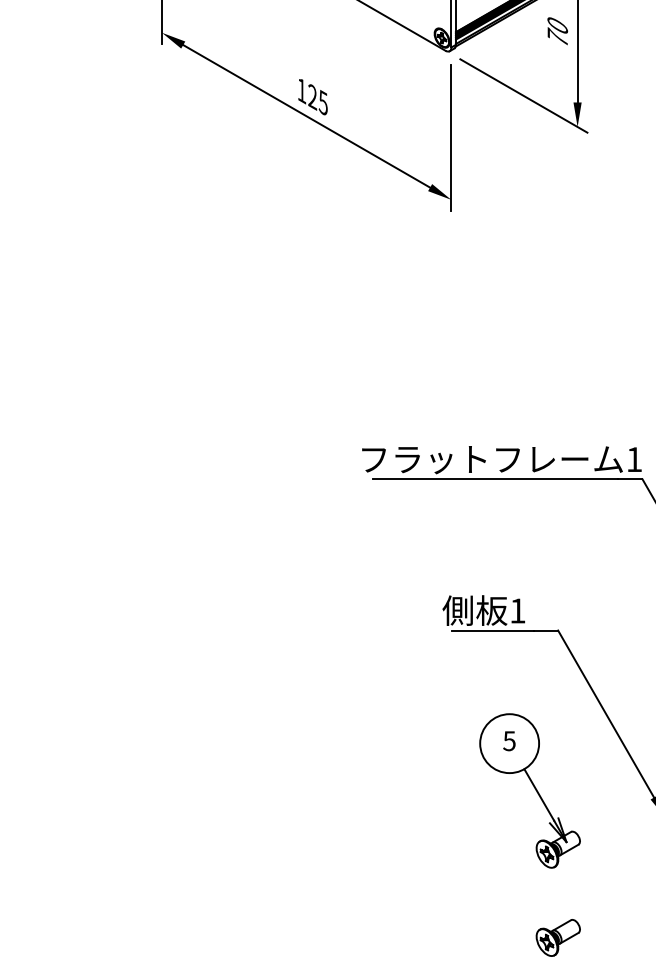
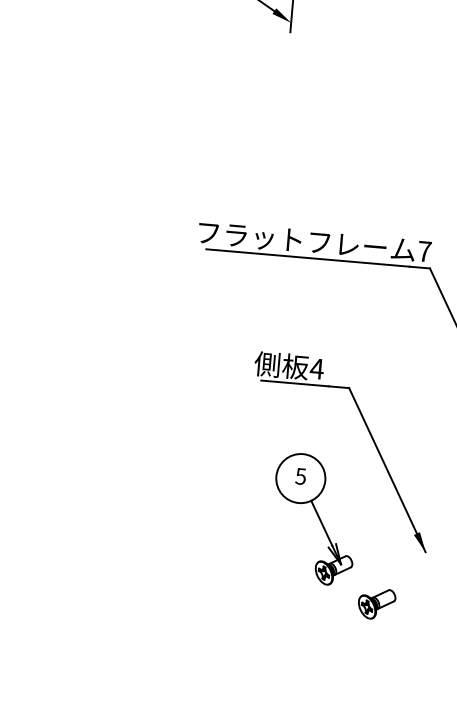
text: (634, 459) -> (424, 251), 1 -> 7
text: (517, 610) -> (316, 368), 1 -> 4
part: (557, 937) -> (376, 603), moved

